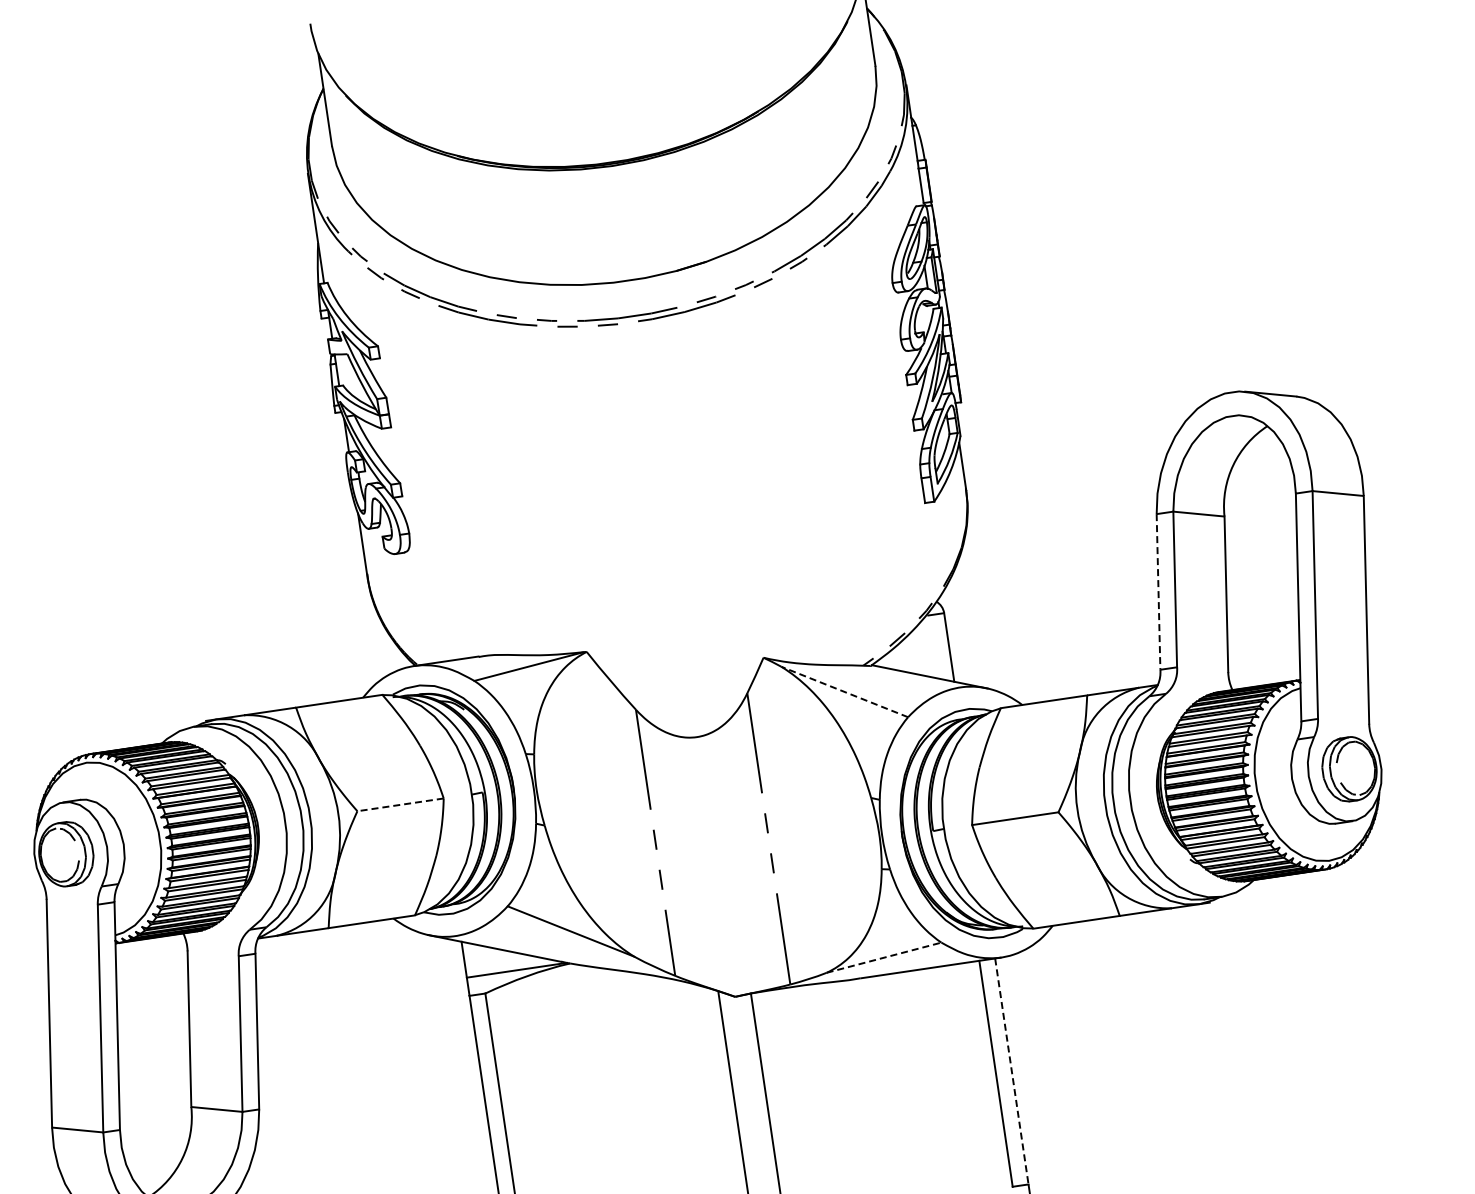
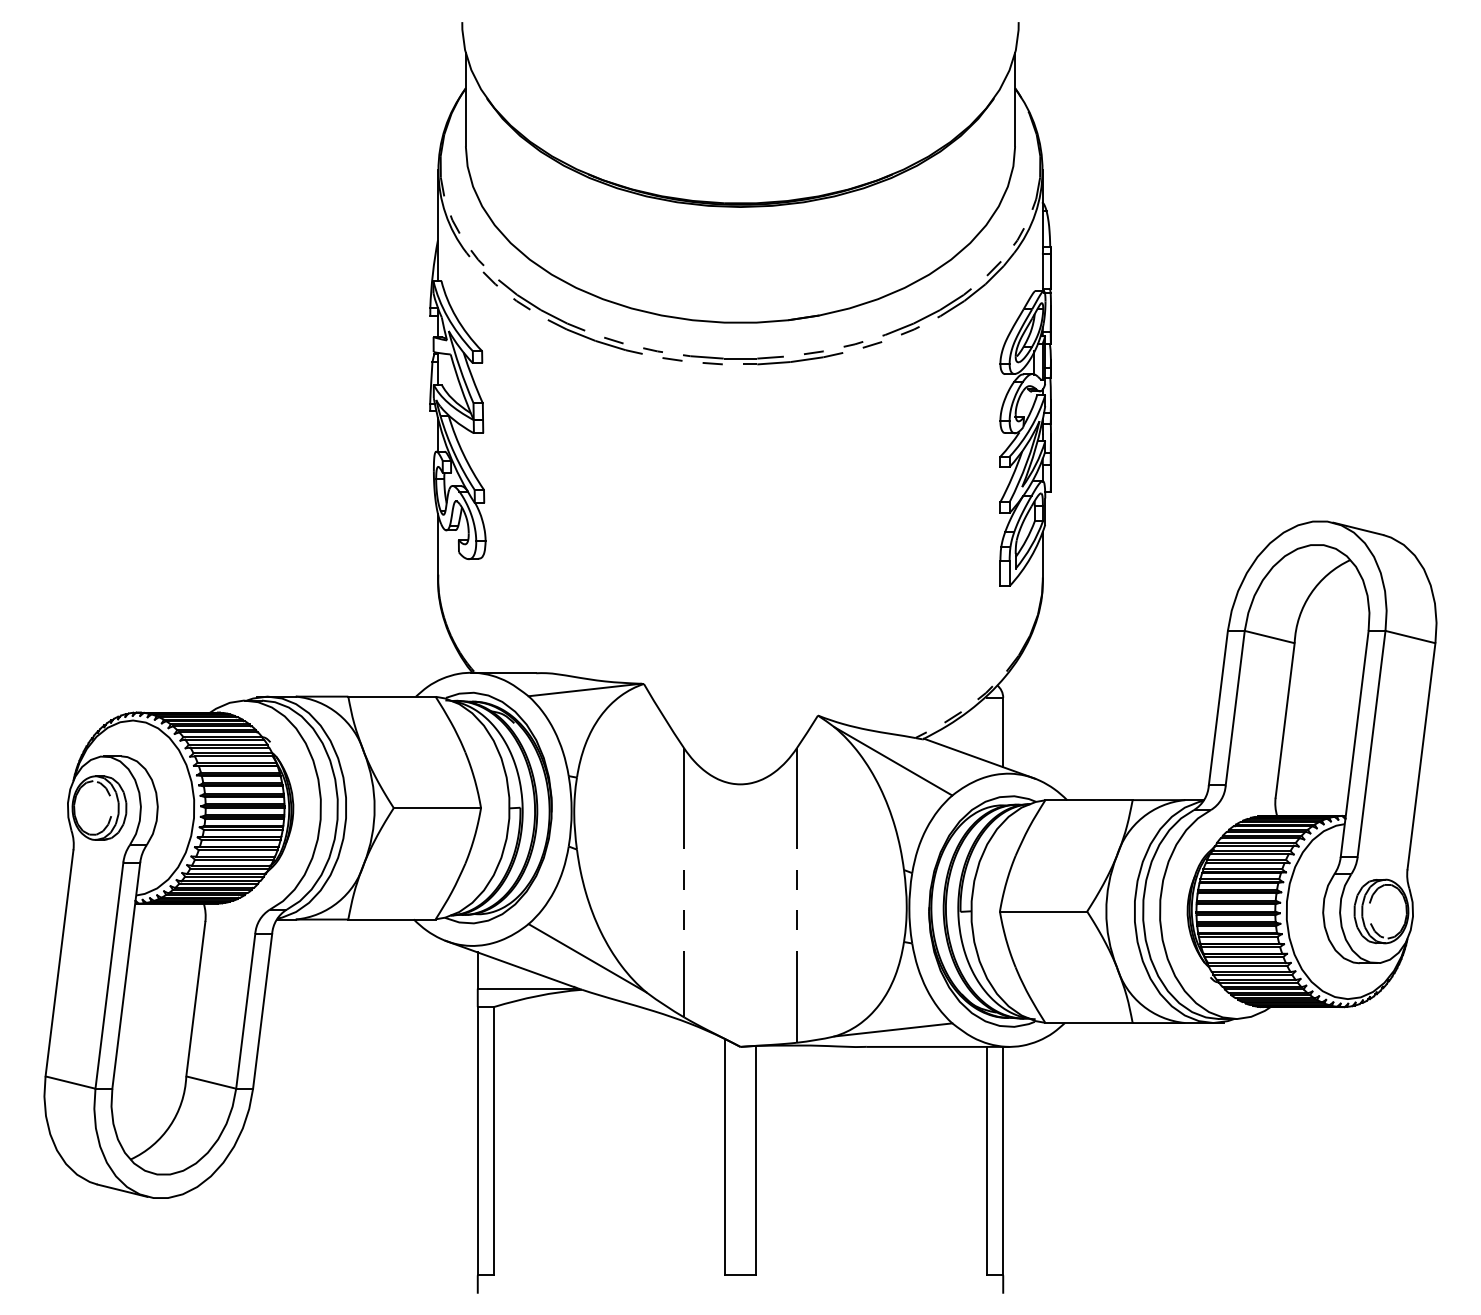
line: (1158, 592) -> (1218, 708), dashed -> solid
line: (843, 692) -> (892, 761), dashed -> solid
line: (400, 805) -> (437, 808), dashed -> solid
line: (884, 957) -> (893, 1029), dashed -> solid
line: (1012, 1071) -> (1003, 1161), dashed -> solid

